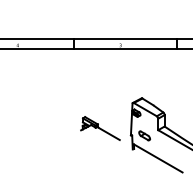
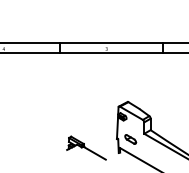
part: (100, 128) -> (86, 148), moved

